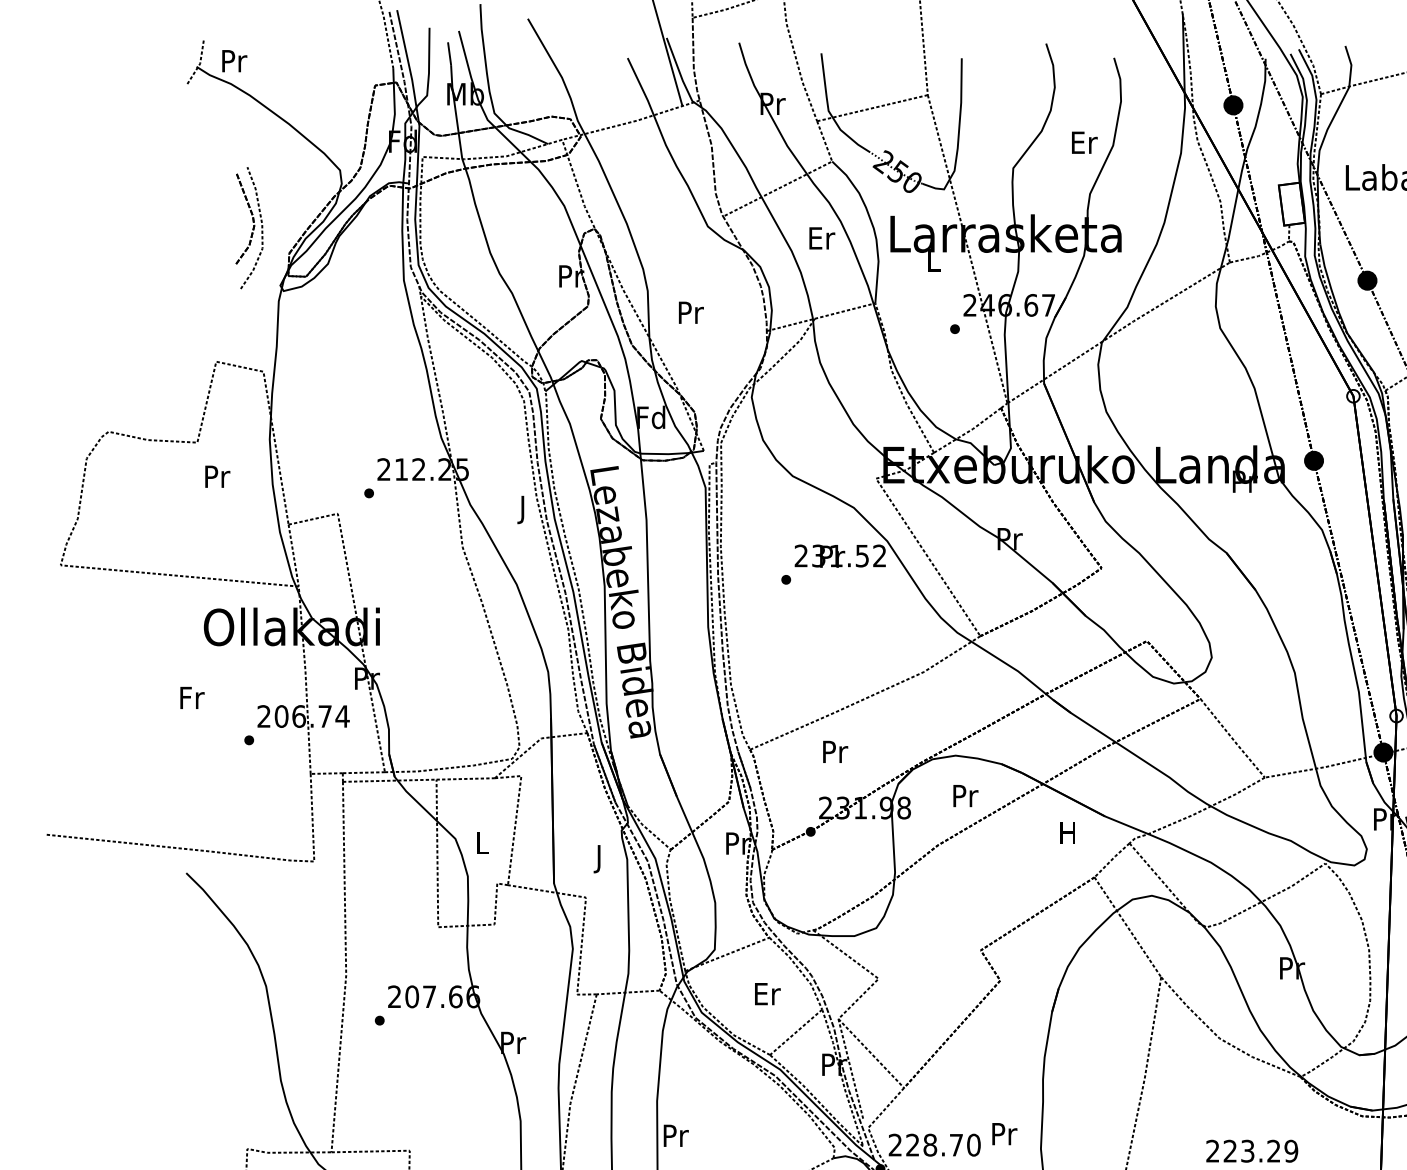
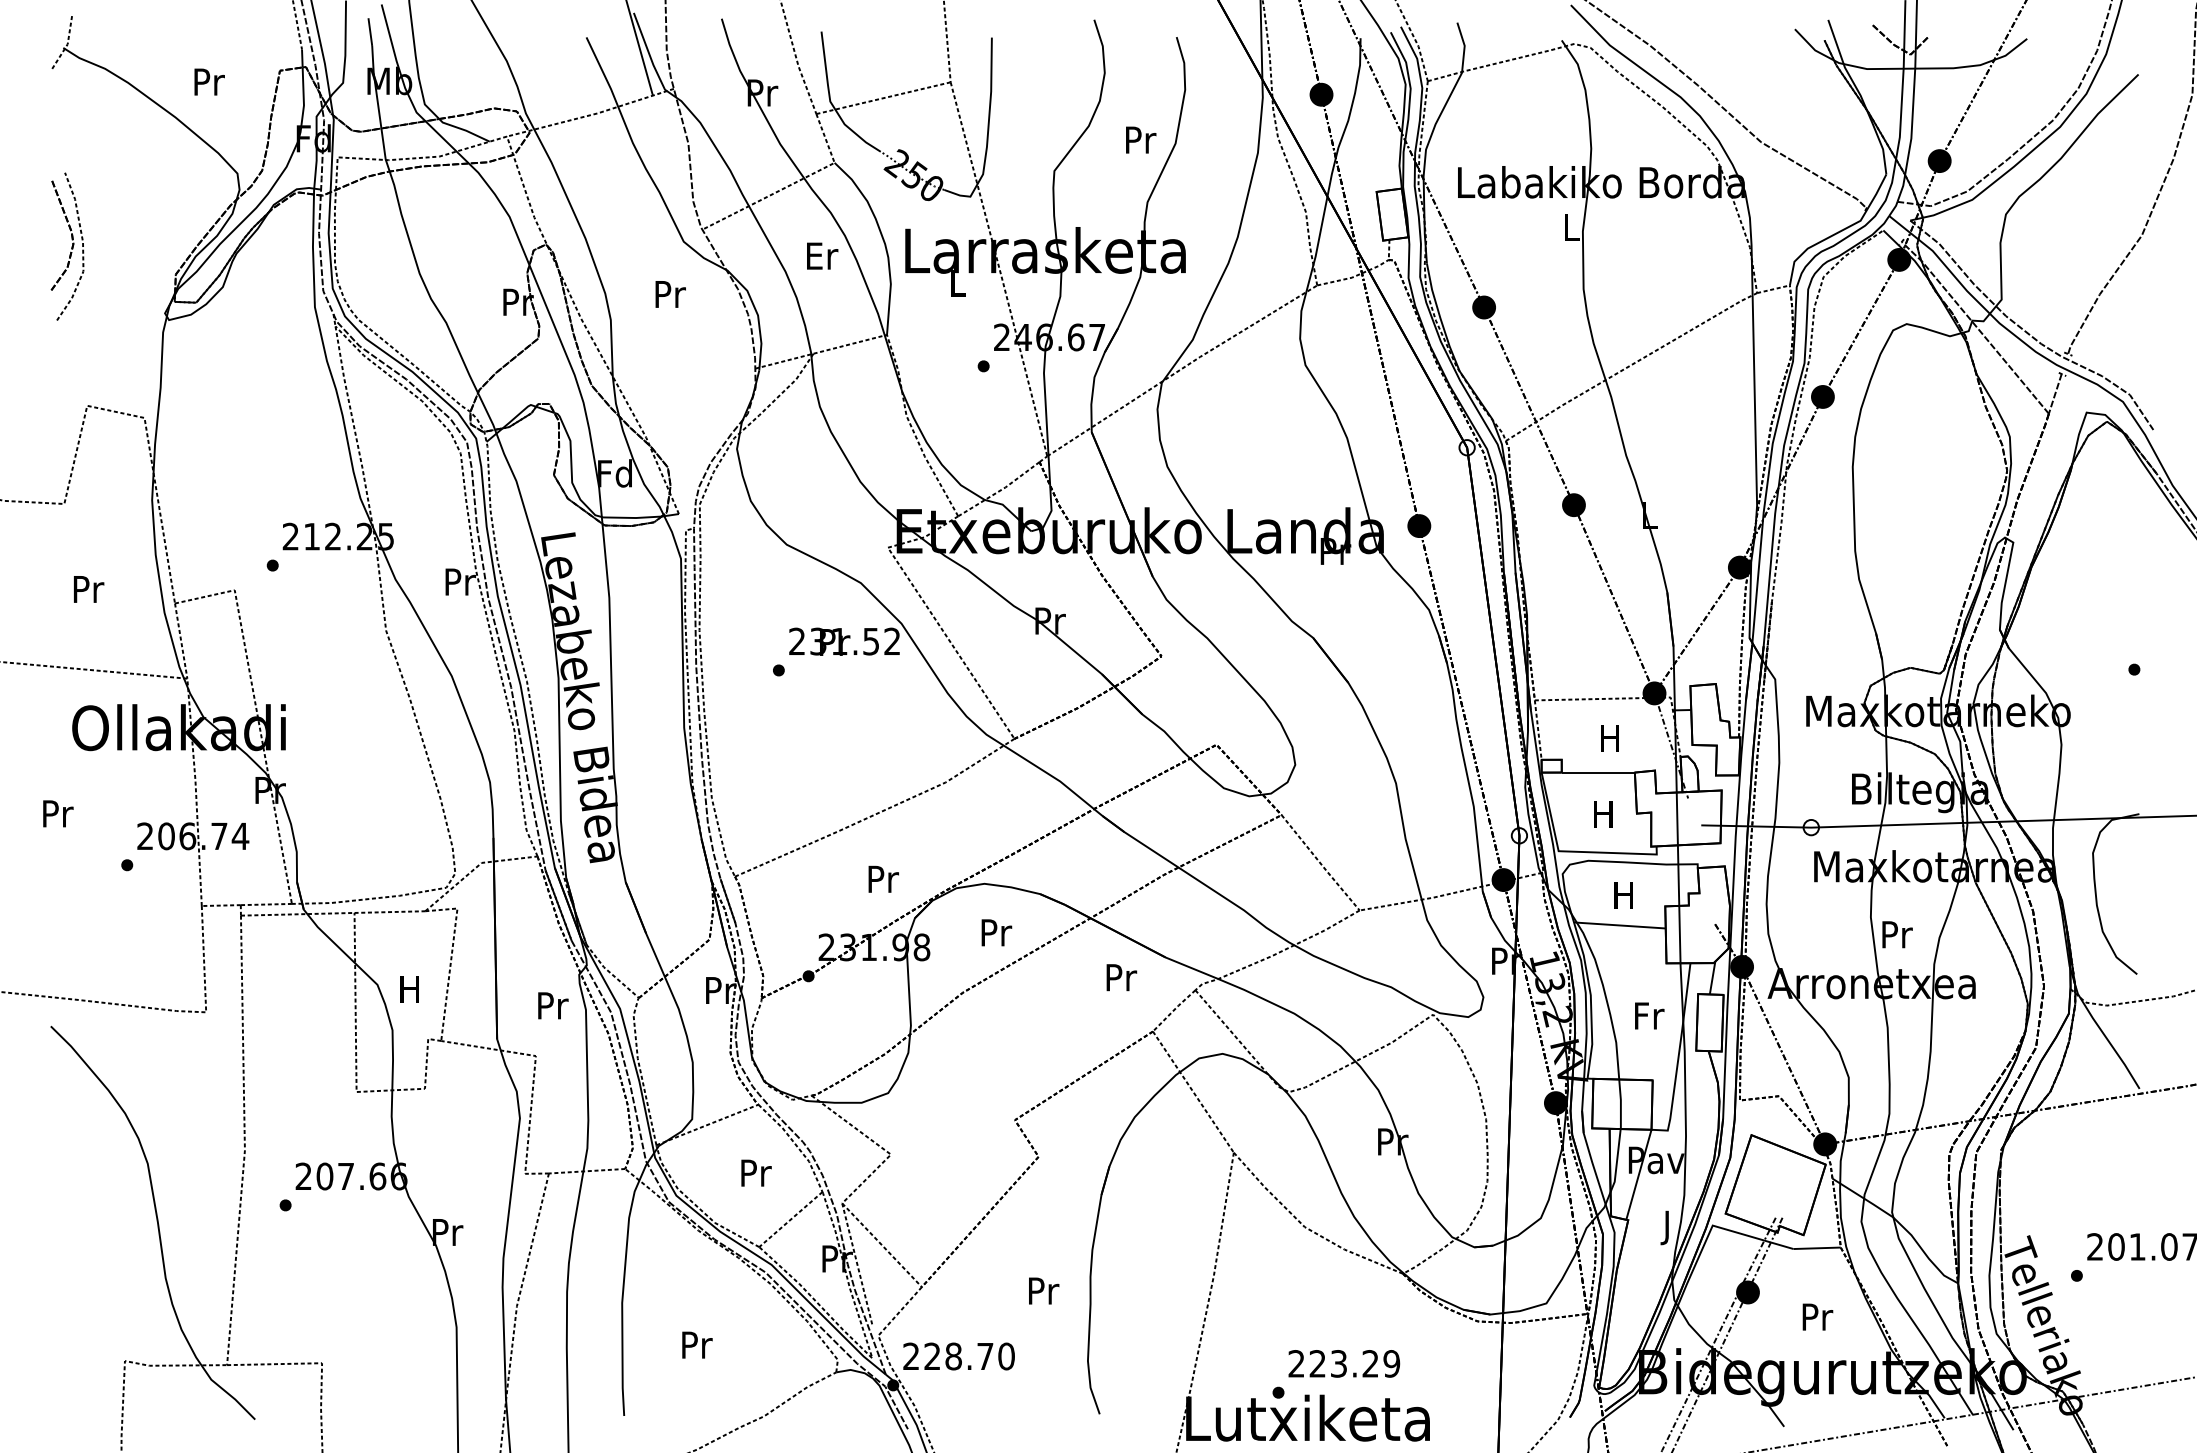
text: (234, 60) -> (209, 81), moved
text: (1084, 142) -> (1140, 139), Er -> Pr
part: (249, 227) -> (67, 246), moved
text: (691, 312) -> (670, 294), moved
text: (218, 476) -> (89, 589), moved
text: (523, 509) -> (460, 585), J -> Pr
text: (192, 697) -> (58, 813), Fr -> Pr
text: (835, 751) -> (883, 878), moved
text: (1068, 832) -> (1121, 977), H -> Pr
text: (481, 842) -> (409, 989), L -> H
text: (600, 859) -> (553, 1009), J -> Pr
text: (767, 993) -> (756, 1172), Er -> Pr
text: (1005, 1133) -> (1044, 1290), moved
text: (676, 1135) -> (697, 1344), moved

